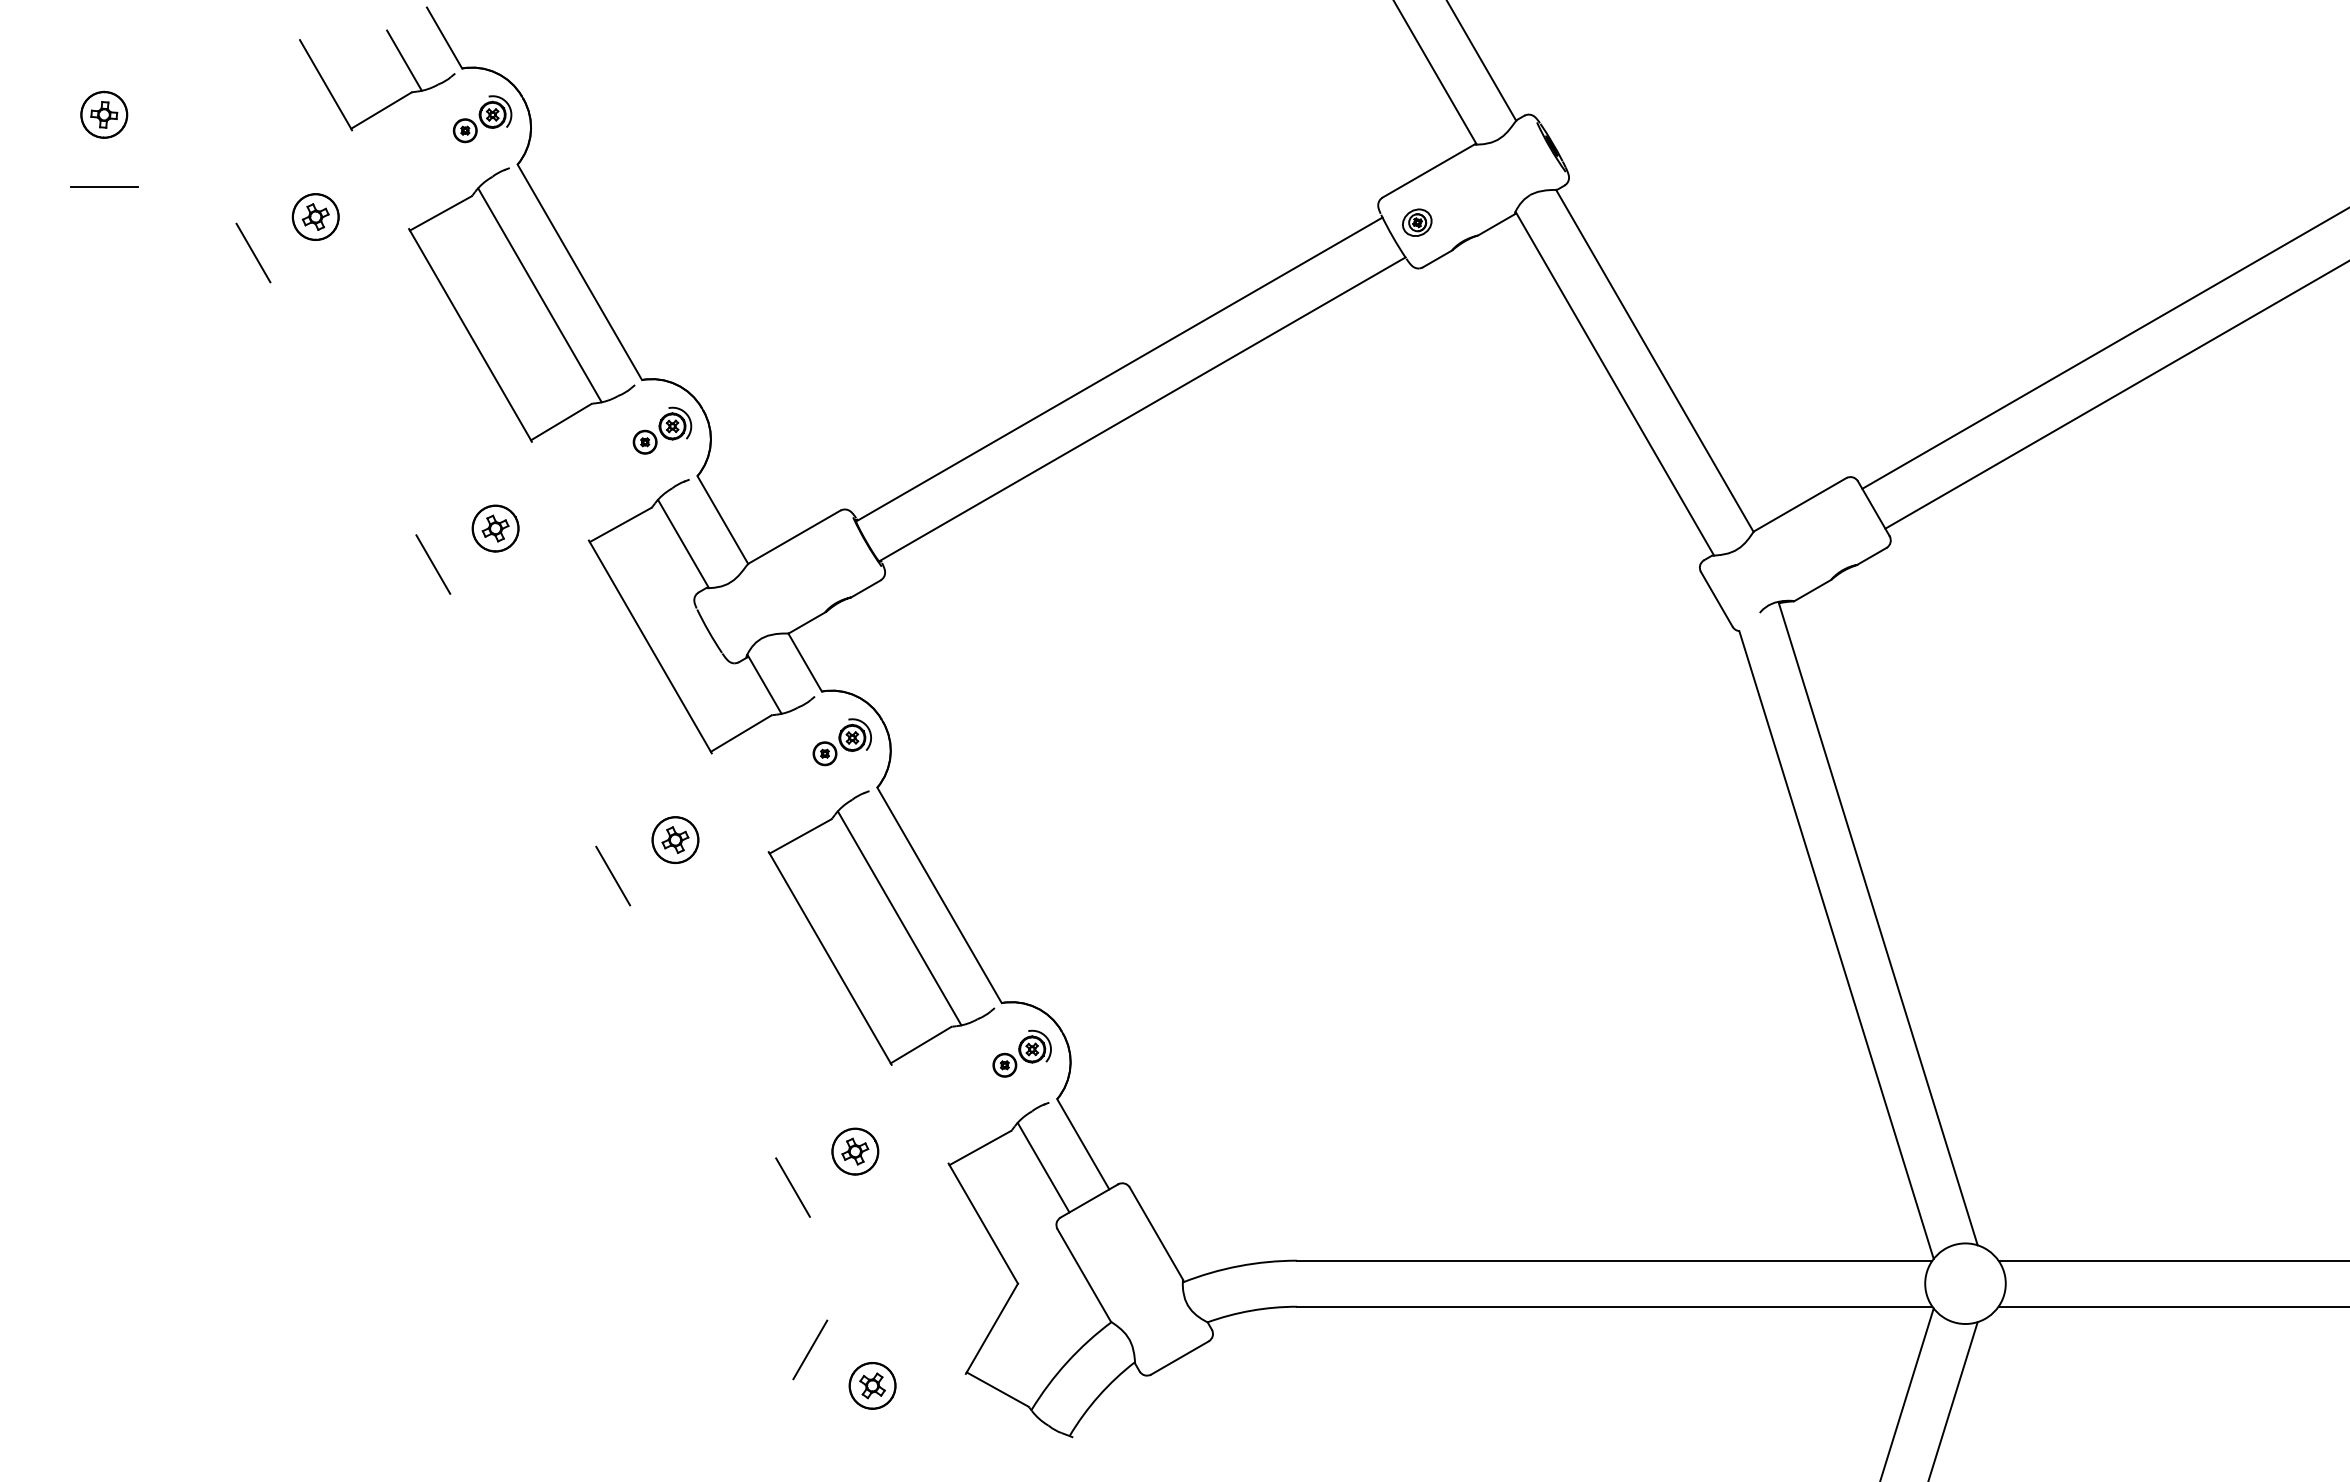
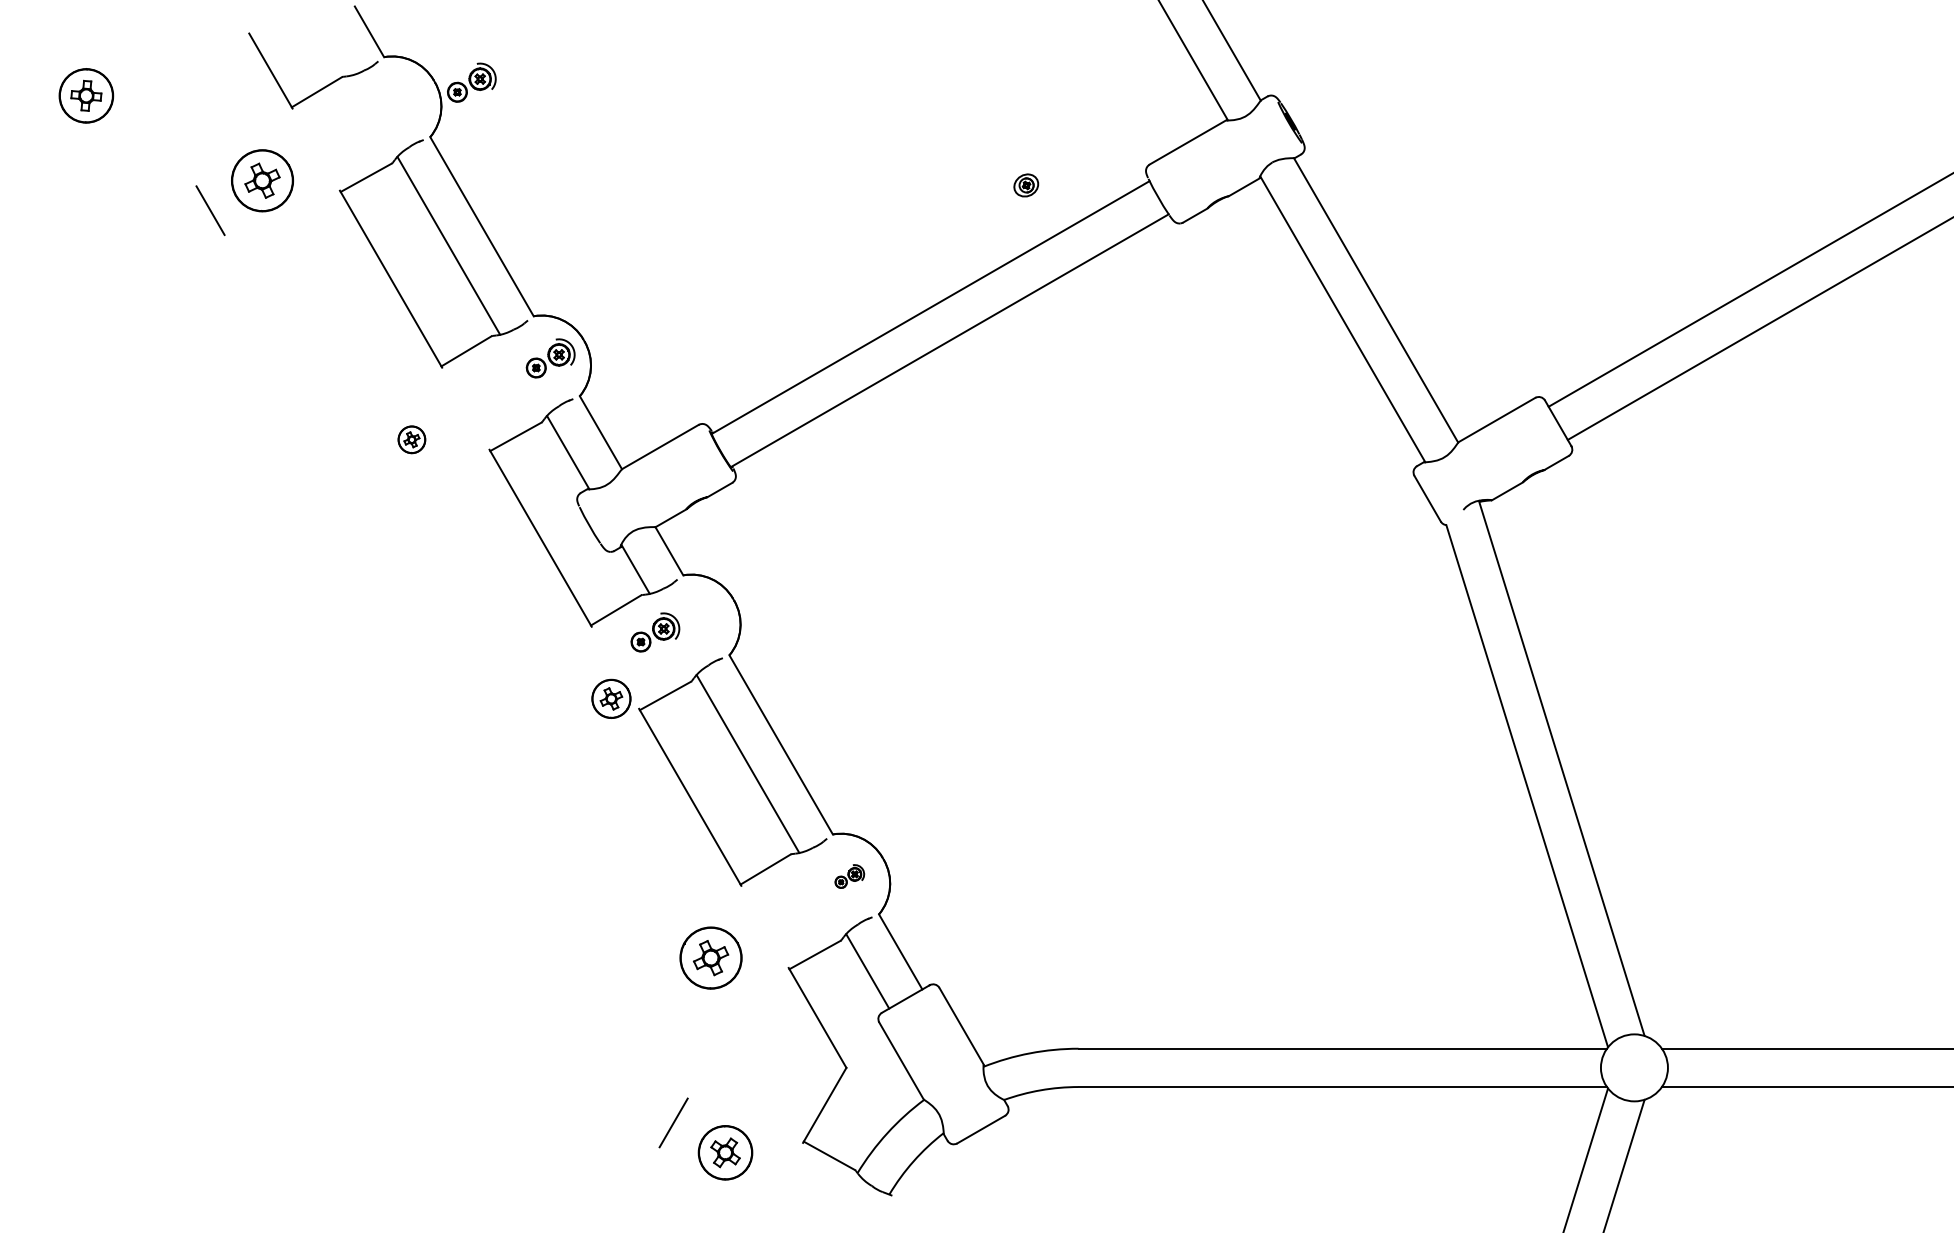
line: (404, 60) -> (336, 50), removed
part: (104, 114) -> (86, 95), size x1.4
part: (482, 119) -> (471, 82), moved
line: (104, 186) -> (86, 155), removed
part: (315, 216) -> (262, 180), size x1.6
part: (1417, 222) -> (1026, 185), moved
part: (495, 528) -> (411, 439), size x0.7
line: (433, 564) -> (360, 469), removed
part: (841, 742) -> (654, 632), moved
part: (675, 840) -> (611, 699), moved
line: (613, 875) -> (510, 728), removed
part: (1021, 1053) -> (849, 876), size x0.6
part: (855, 1151) -> (711, 957), size x1.6
line: (792, 1187) -> (658, 987), removed
part: (872, 1385) -> (725, 1152), size x1.4

